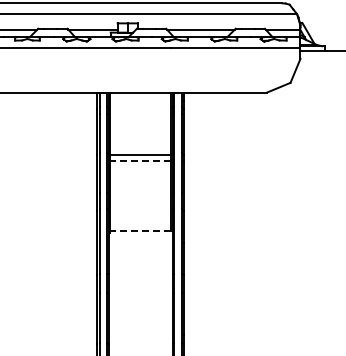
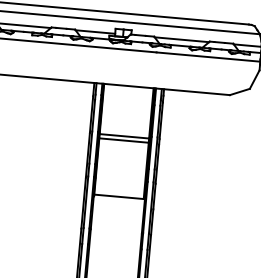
line: (140, 160) -> (124, 140), dashed -> solid
line: (140, 231) -> (119, 197), dashed -> solid

